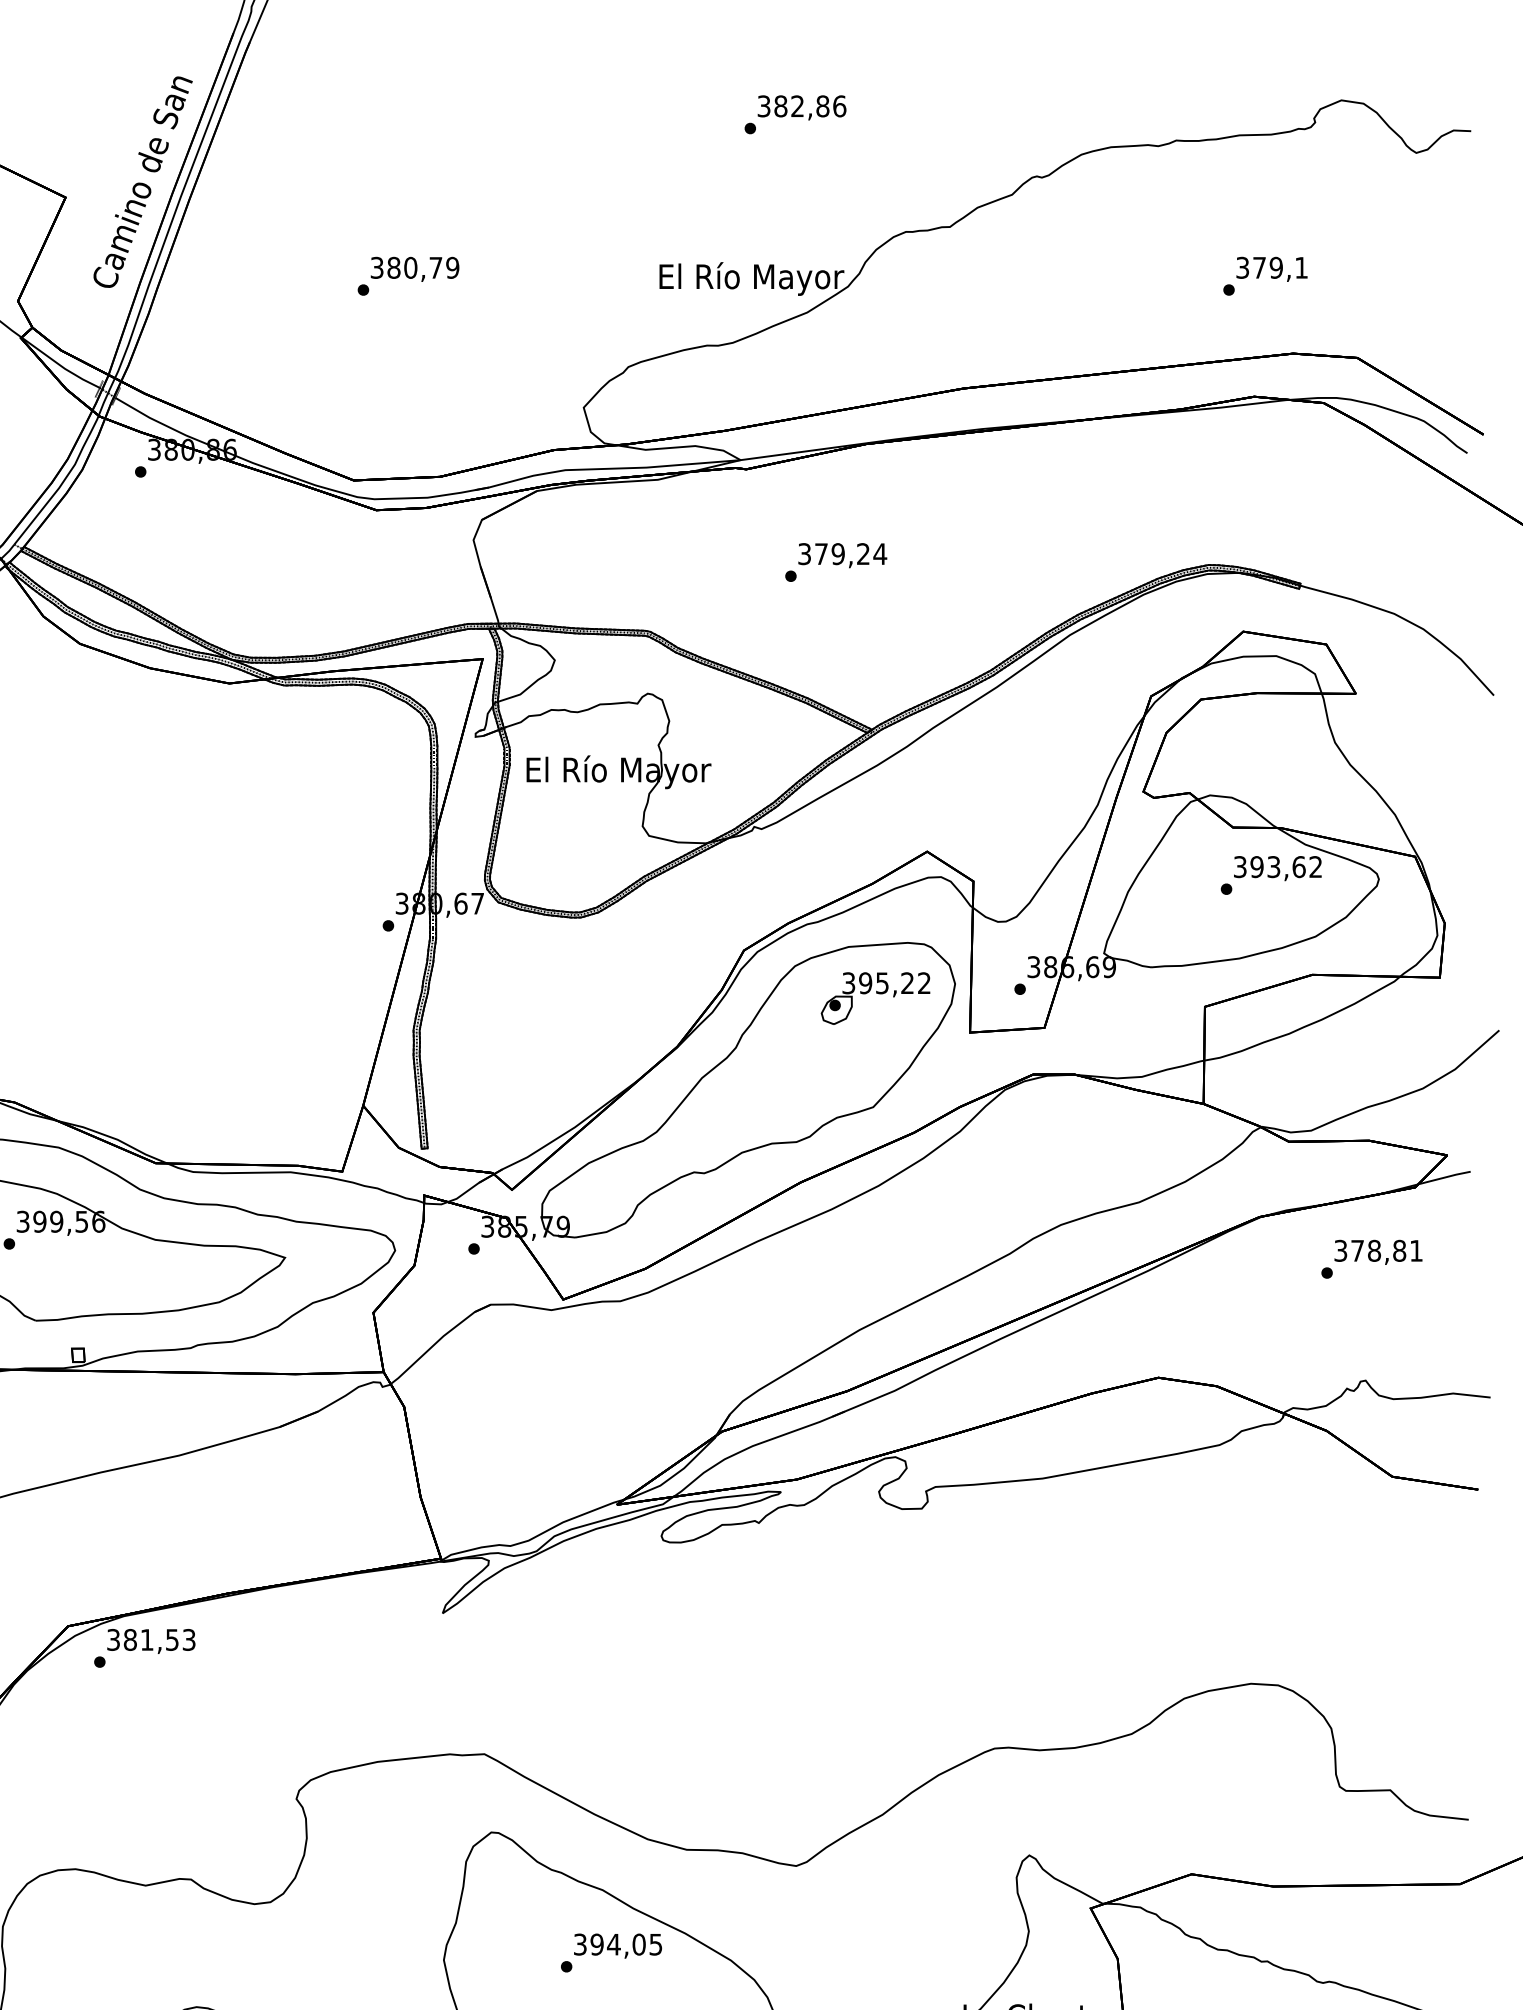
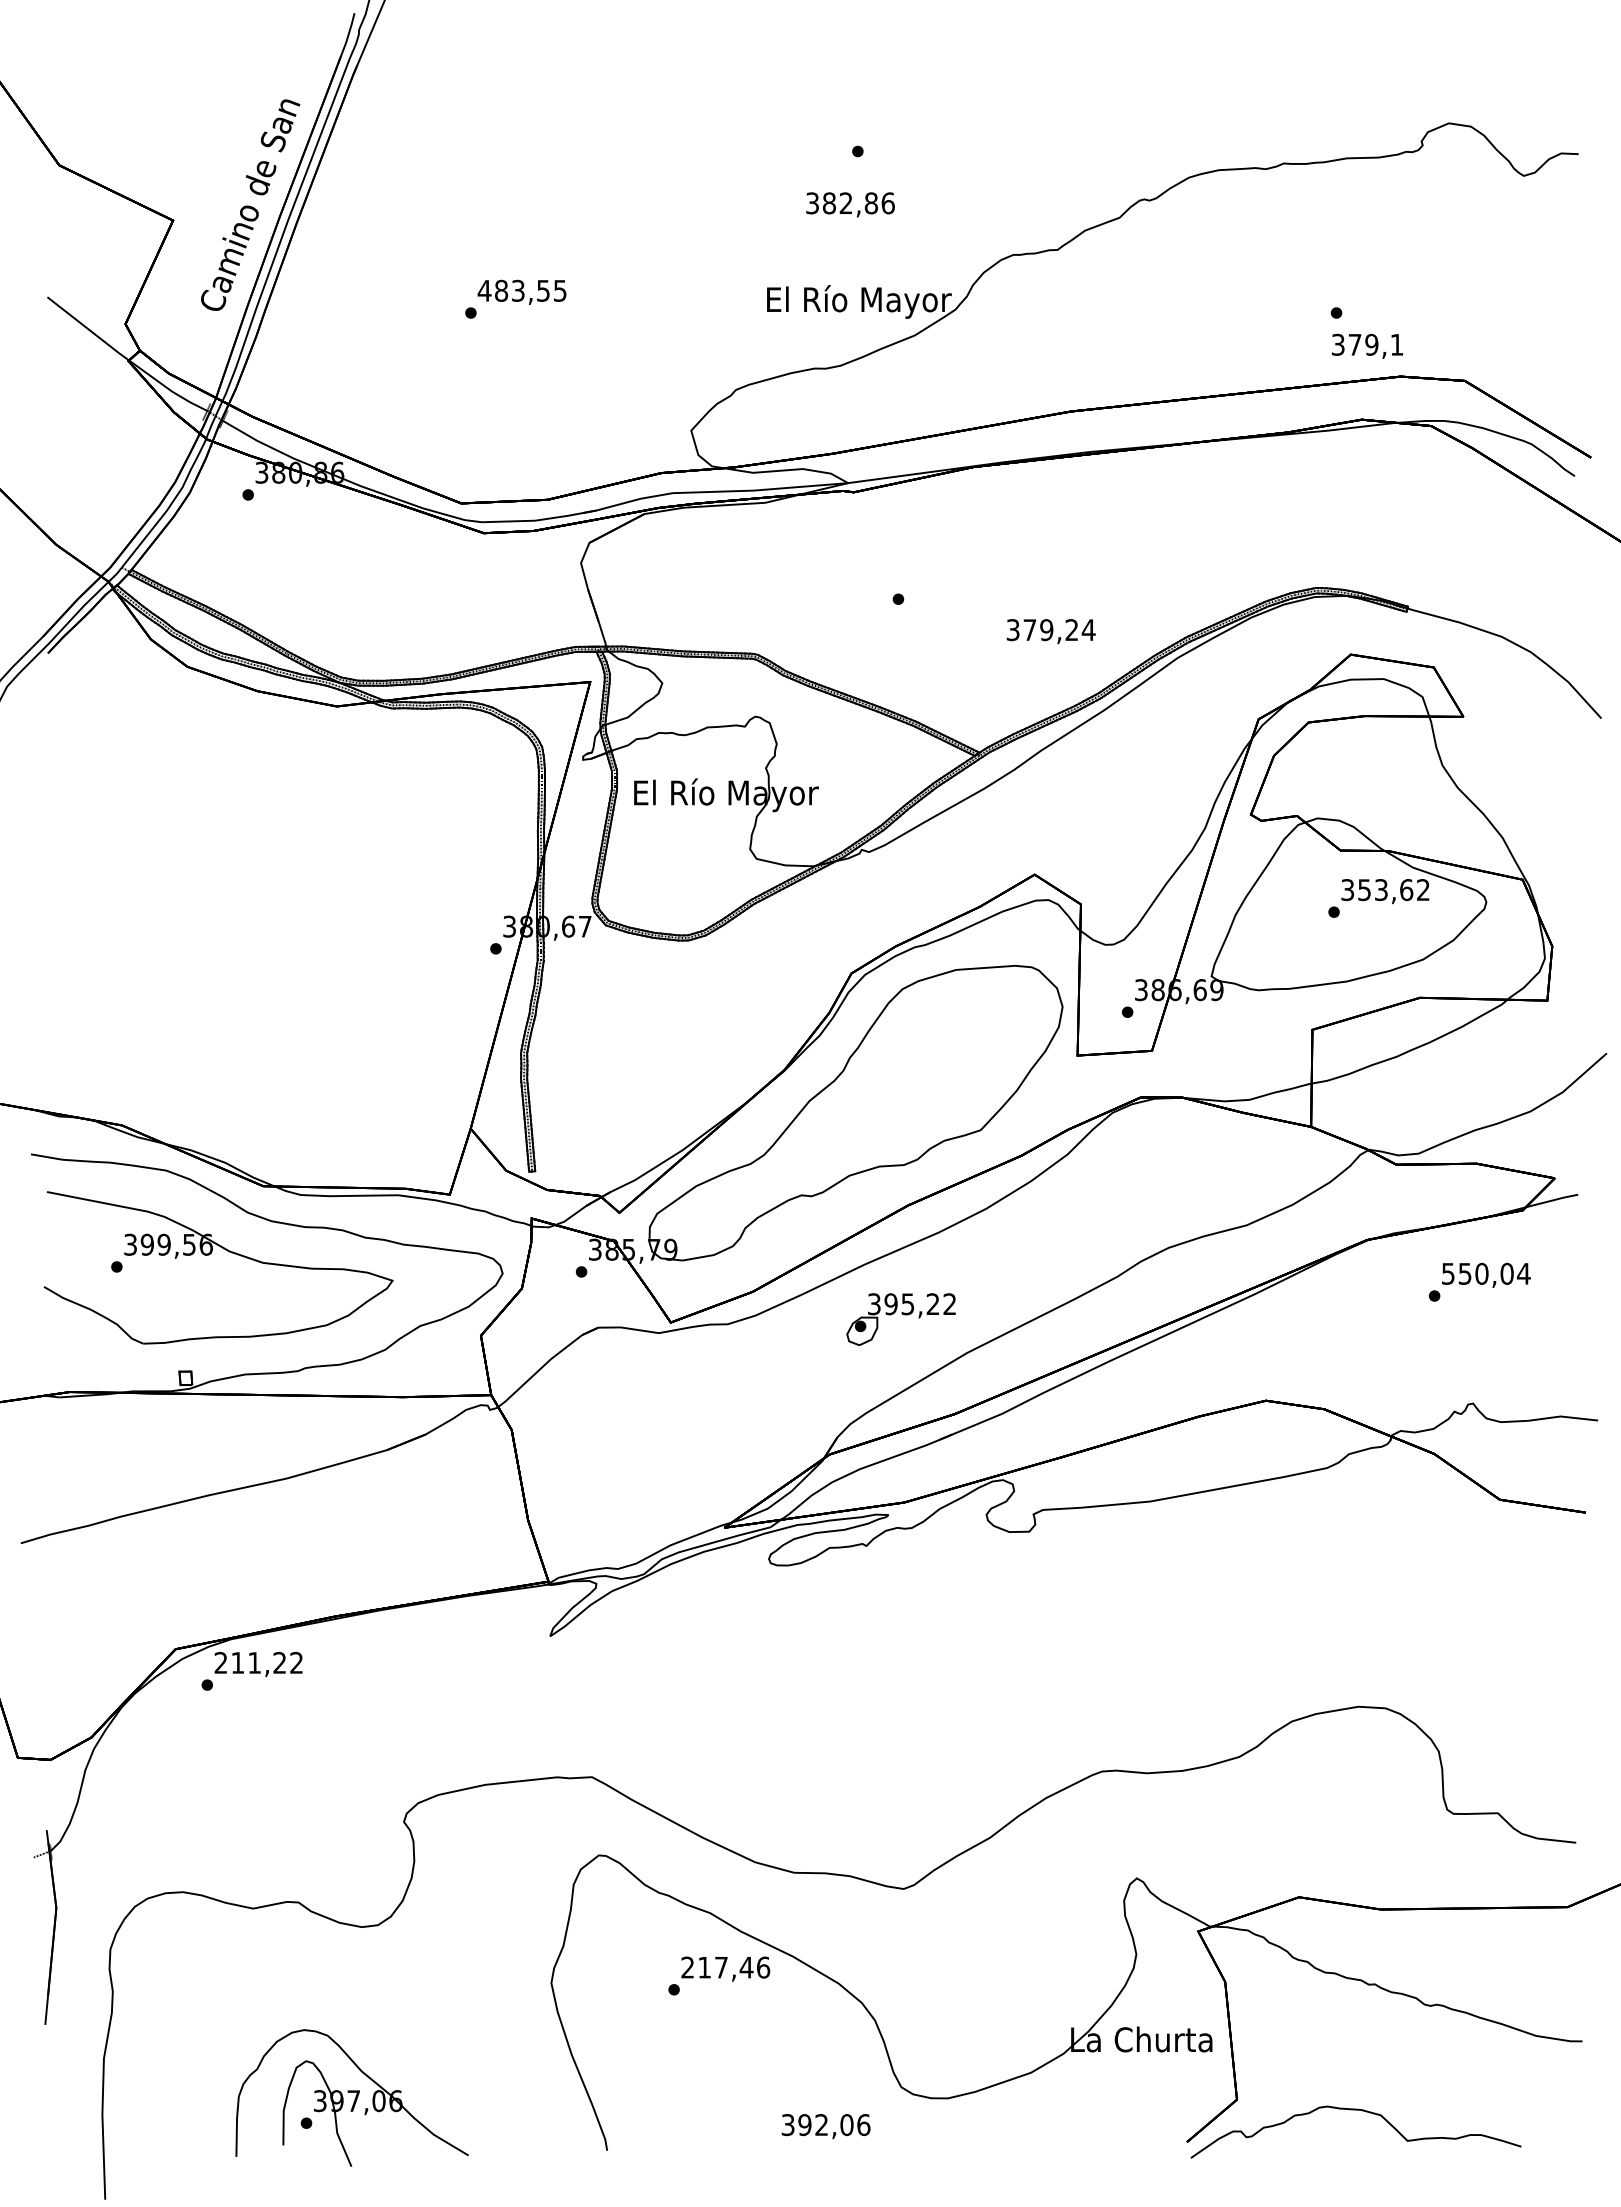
text: (802, 107) -> (850, 204), moved
text: (414, 267) -> (521, 290), 380,79 -> 483,55
text: (1272, 268) -> (1367, 345), moved
text: (842, 555) -> (1050, 631), moved
text: (1257, 866) -> (1364, 889), 393,62 -> 353,62
part: (875, 998) -> (900, 1319), moved
text: (1379, 1250) -> (1486, 1273), 378,81 -> 550,04
text: (151, 1639) -> (258, 1662), 381,53 -> 211,22
text: (618, 1944) -> (725, 1967), 394,05 -> 217,46

